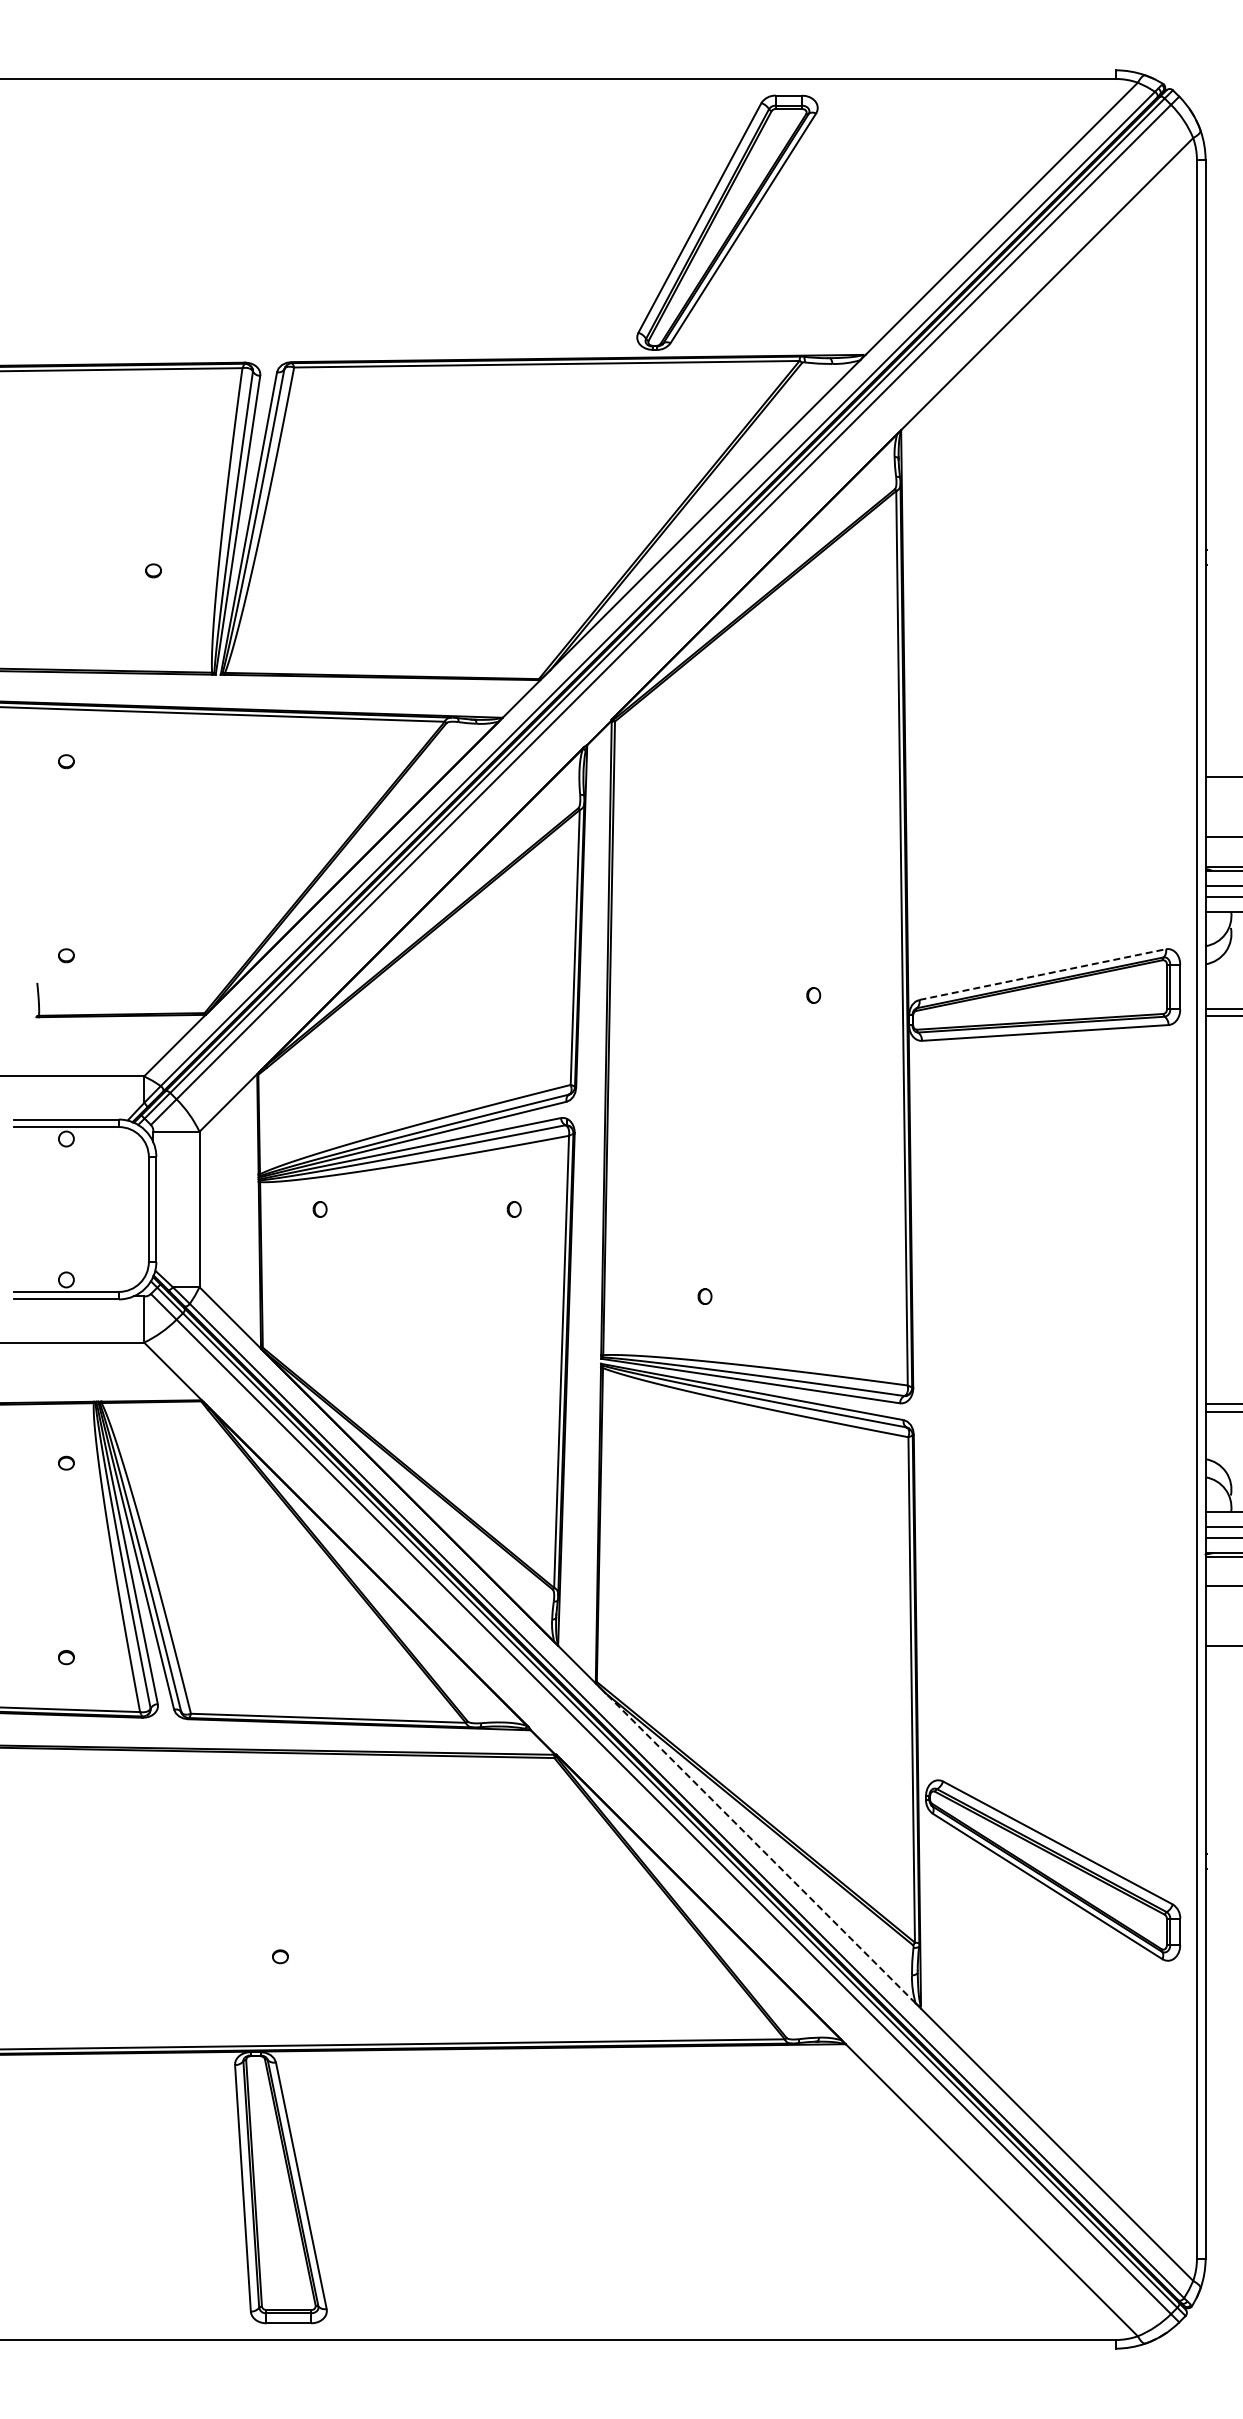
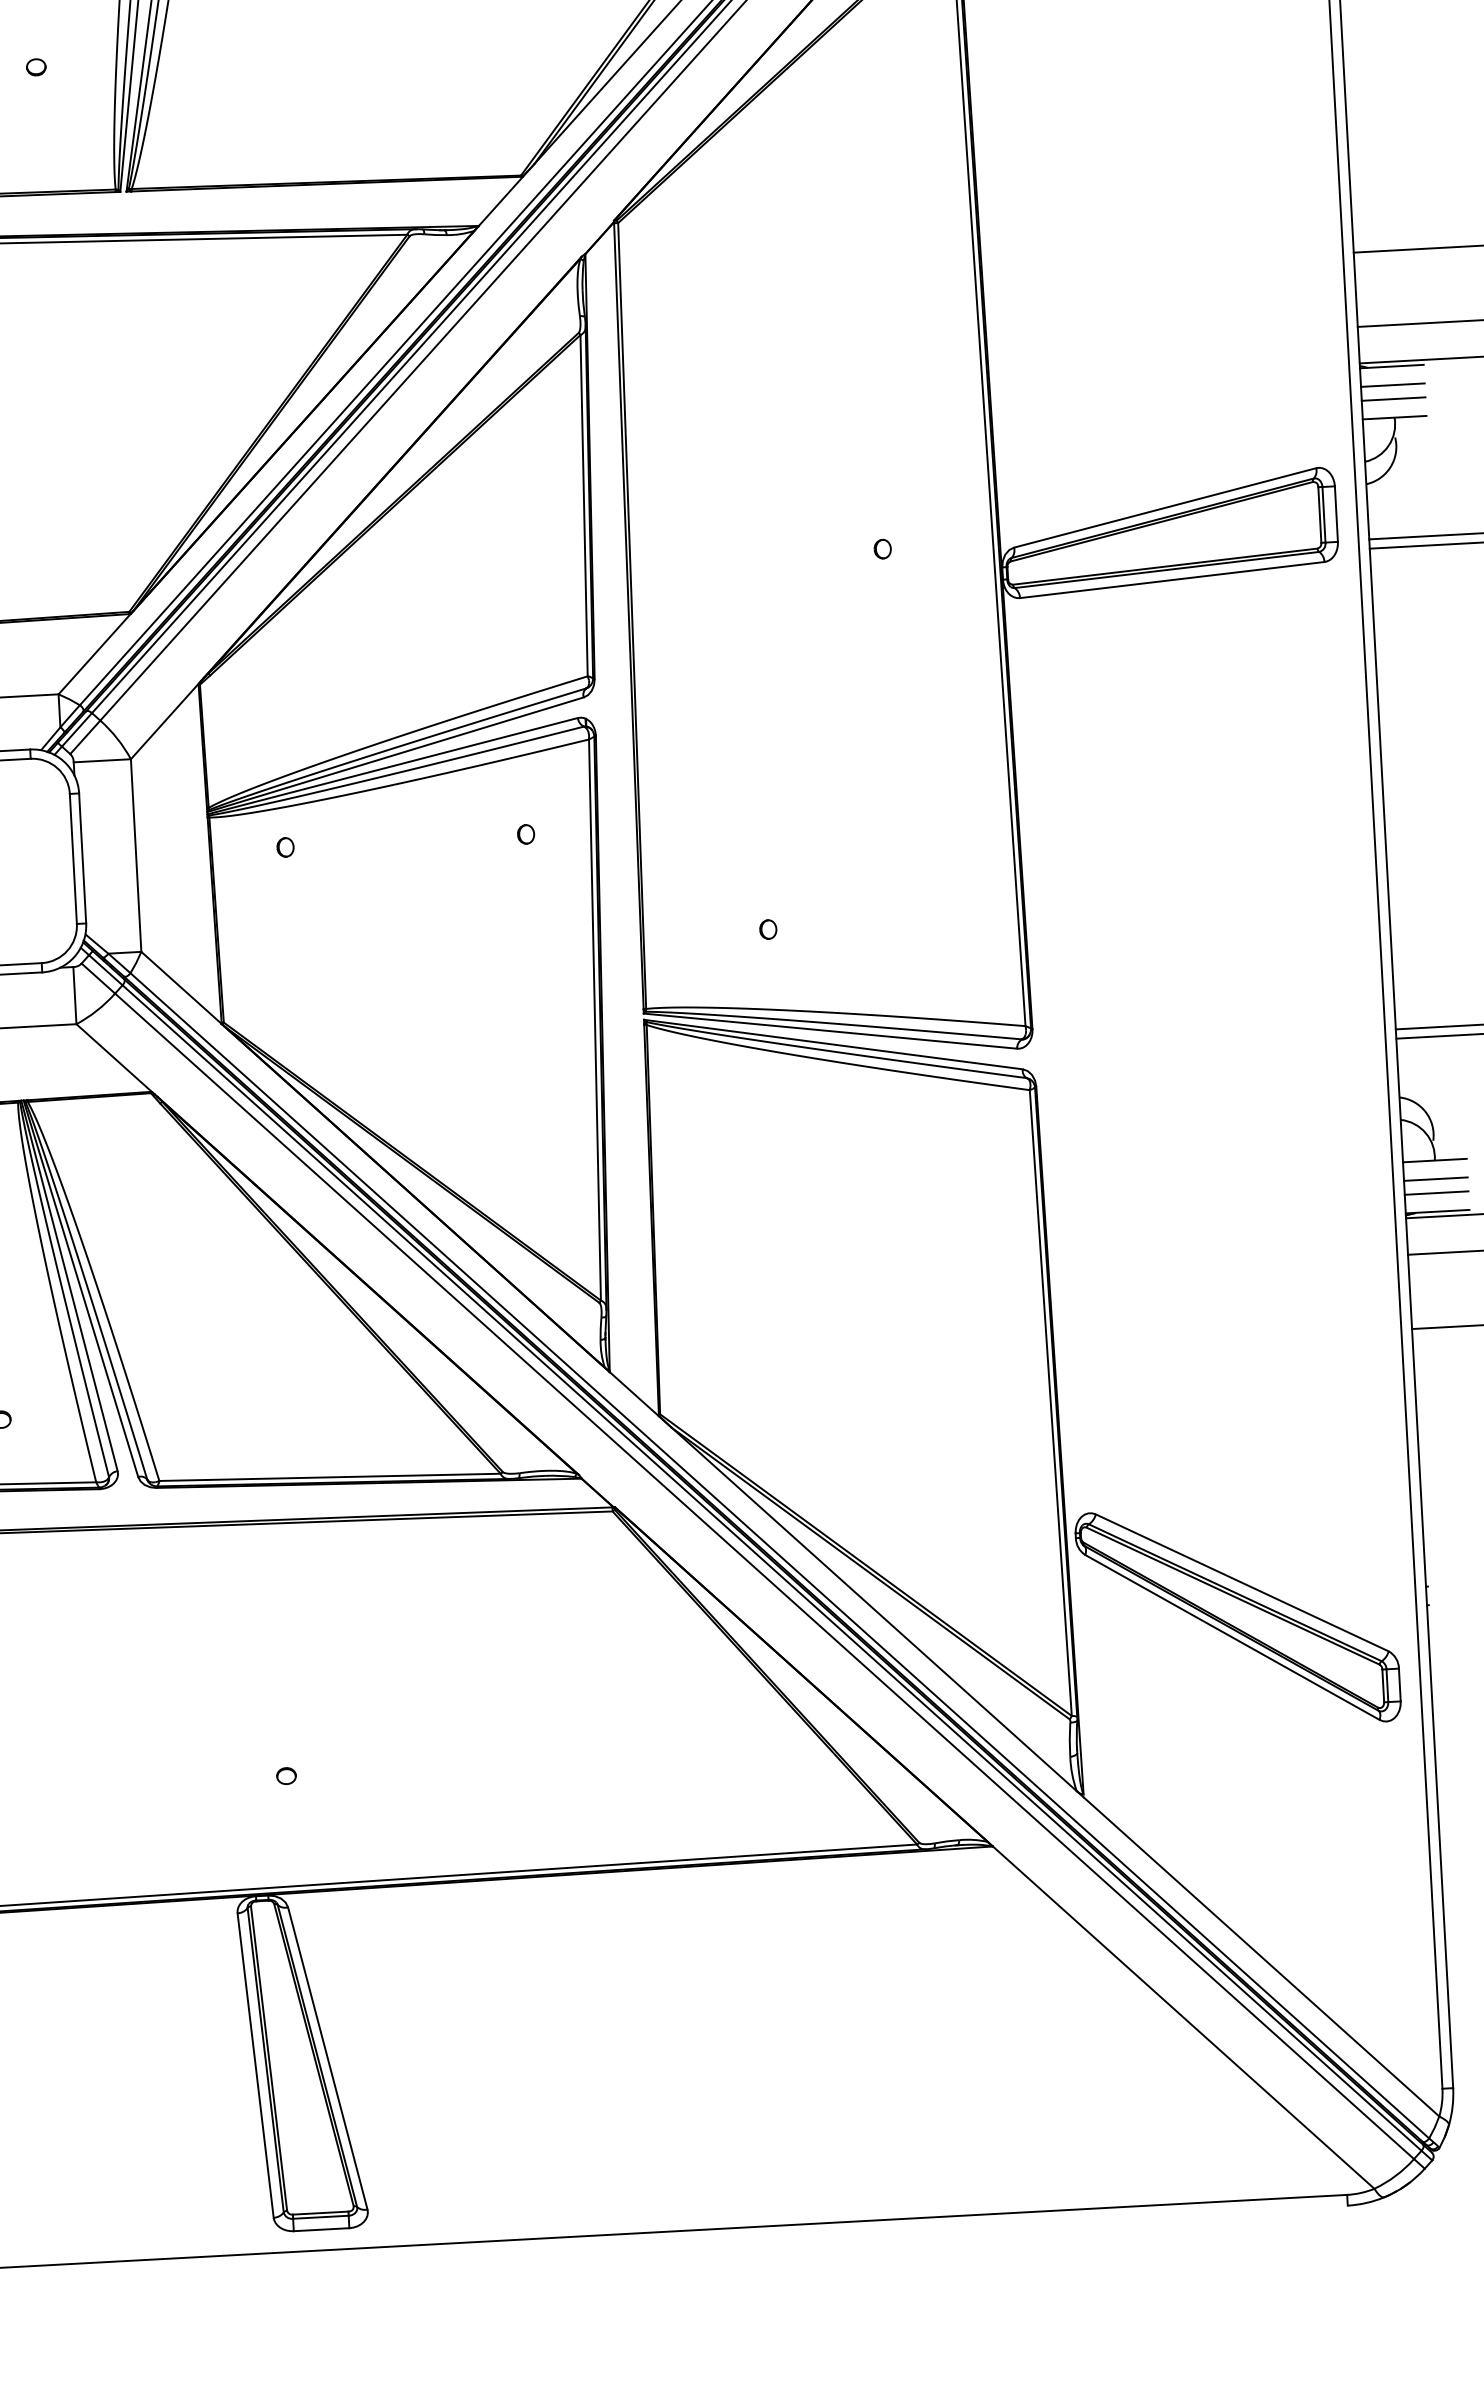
line: (1042, 974) -> (1164, 507), dashed -> solid
line: (760, 1847) -> (874, 1608), dashed -> solid

